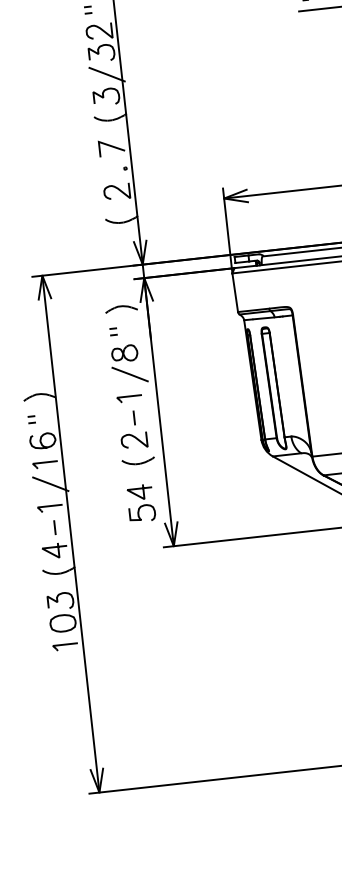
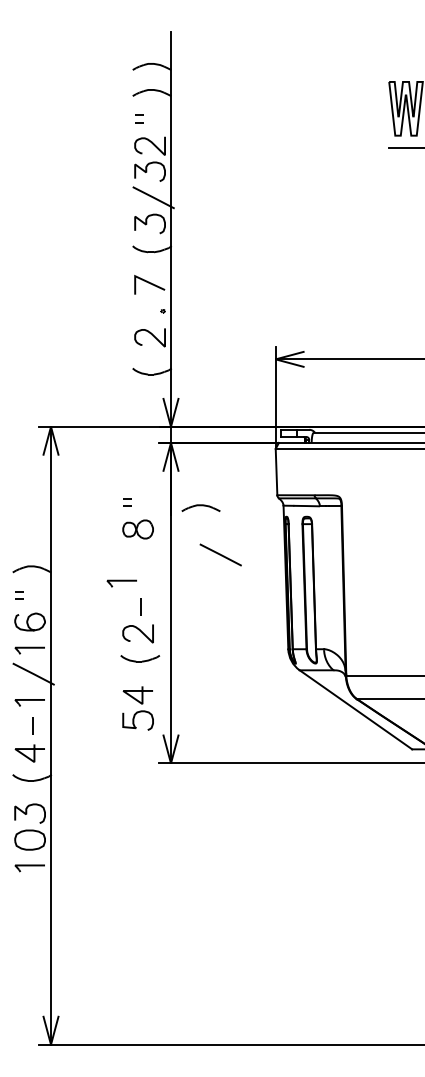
part: (120, 308) -> (200, 507), moved
line: (129, 374) -> (220, 554), moved
part: (129, 398) -> (121, 583), moved

